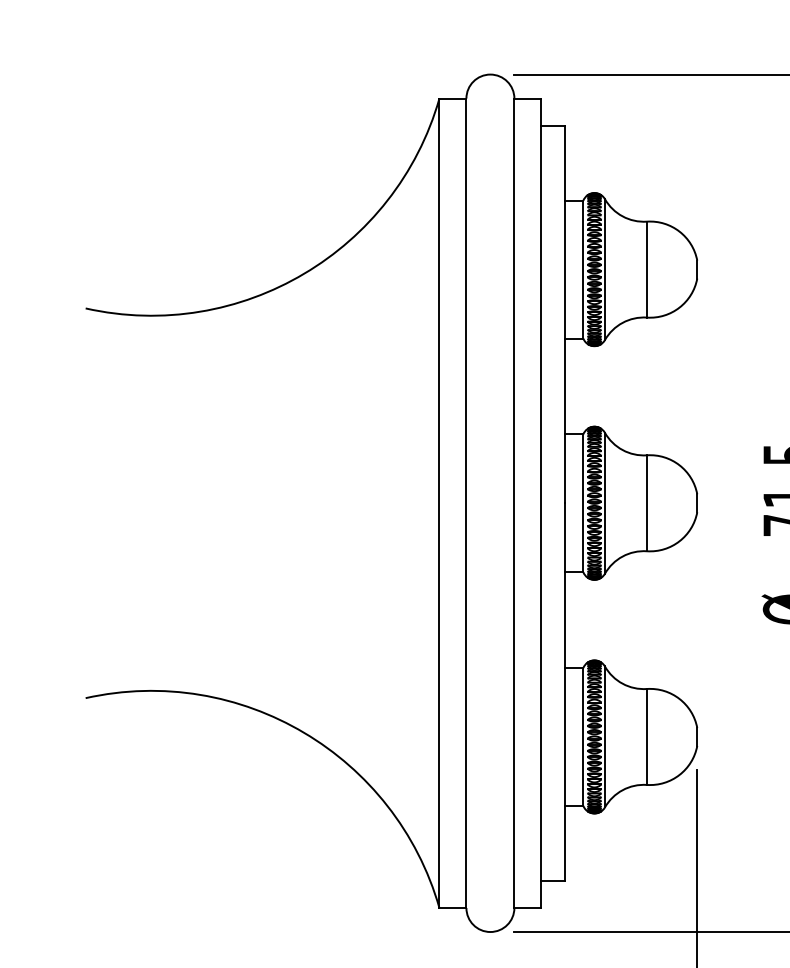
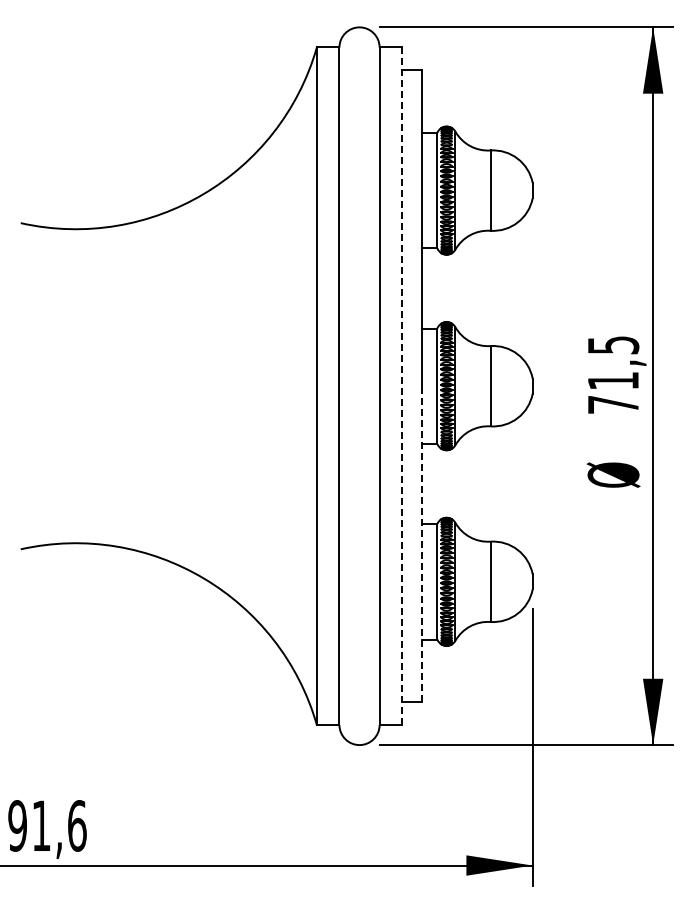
line: (541, 503) -> (402, 386), solid -> dashed
line: (565, 691) -> (422, 543), solid -> dashed

